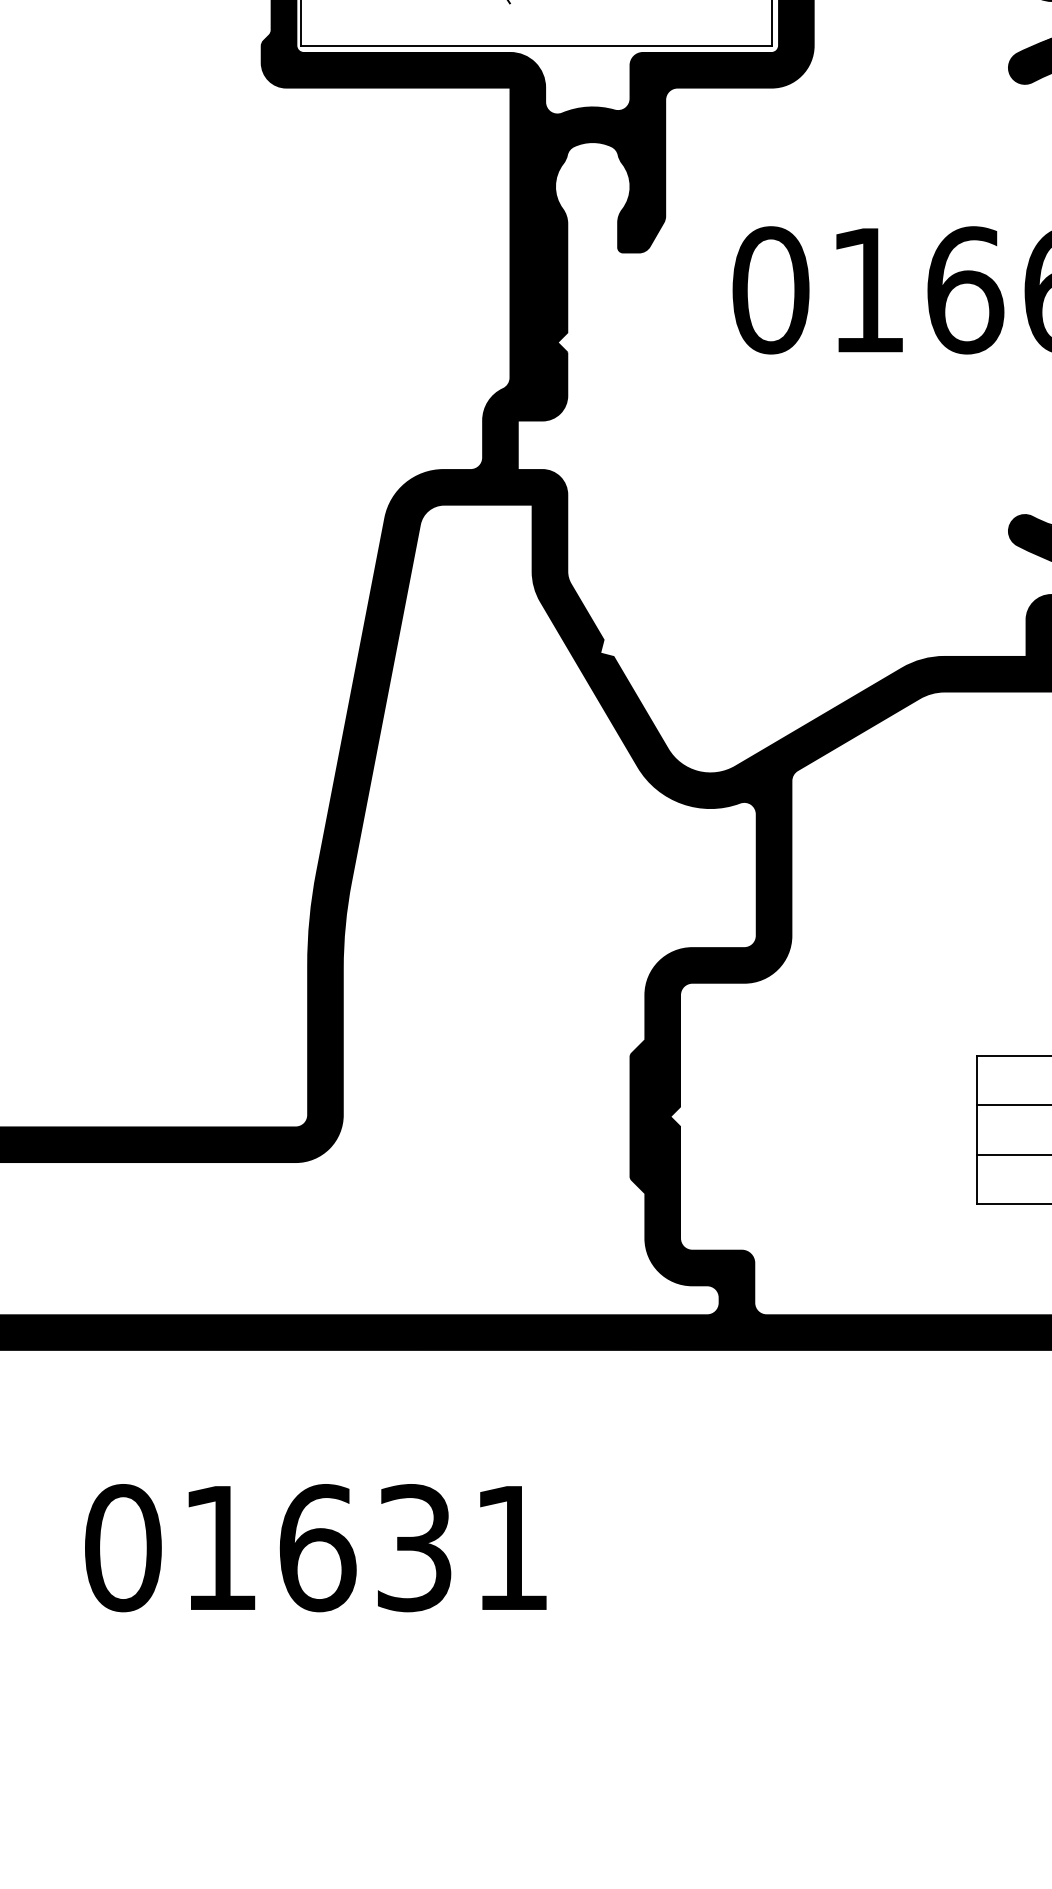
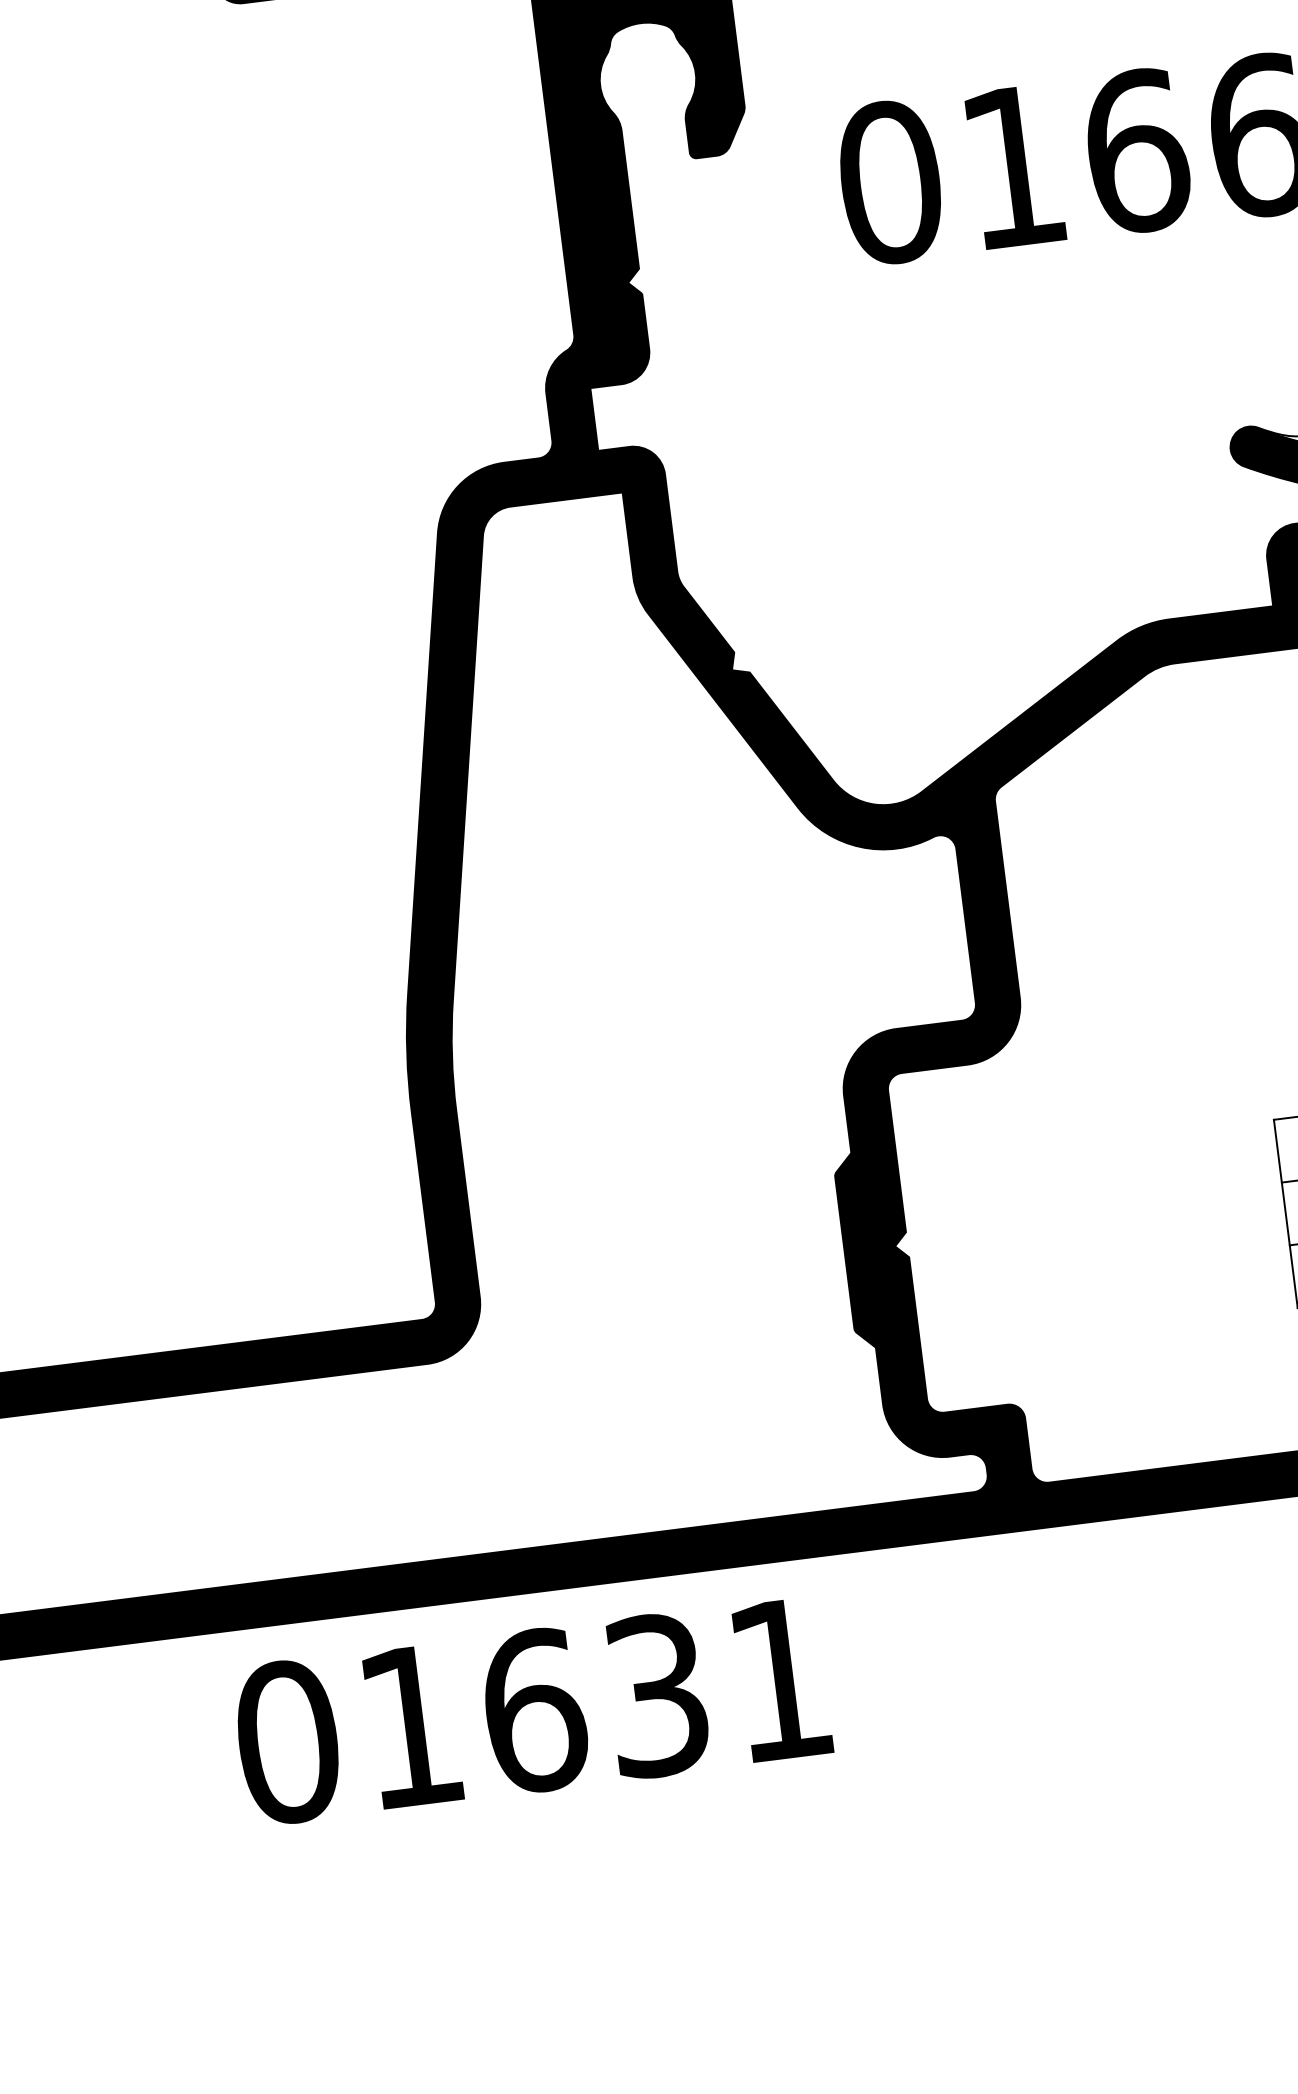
text: (315, 1548) -> (531, 1711), moved

